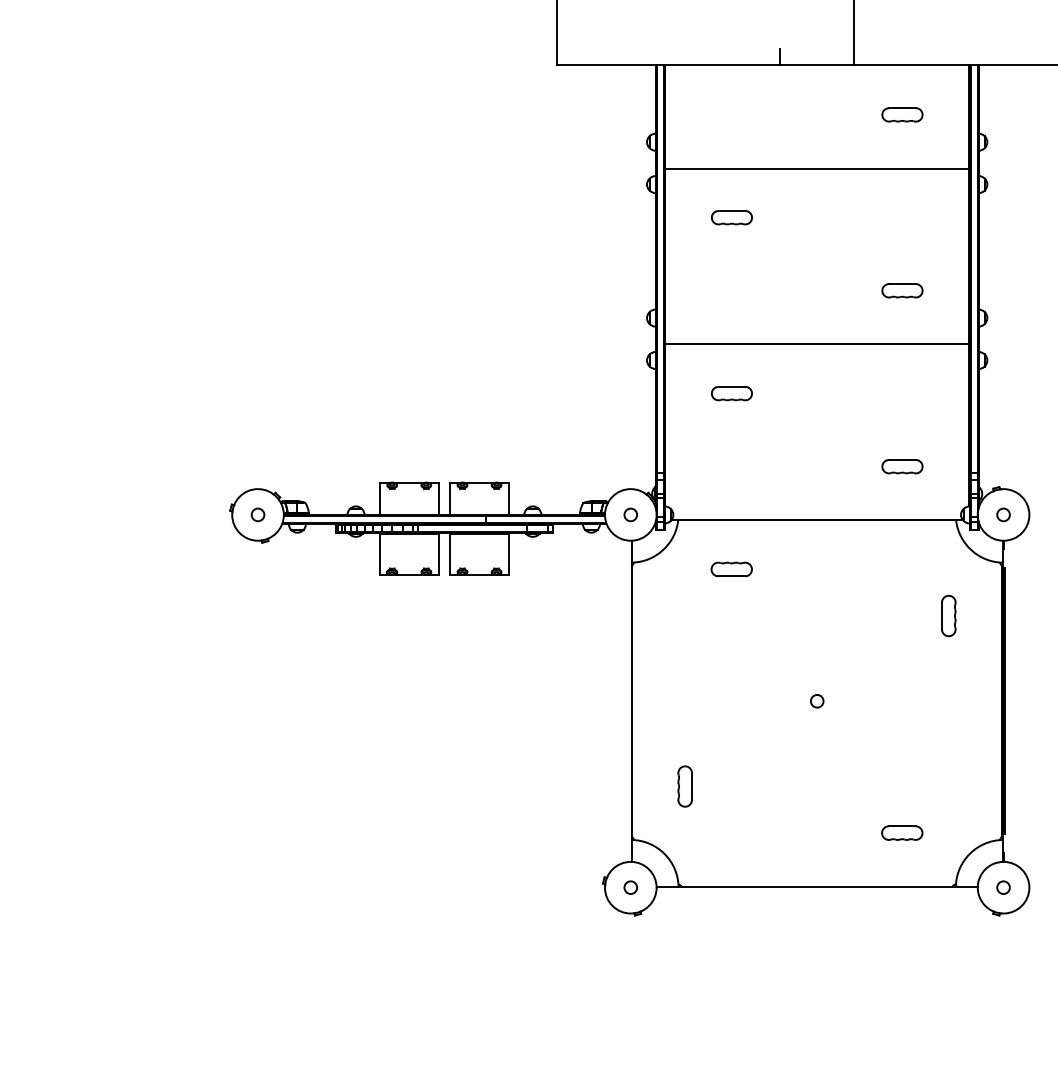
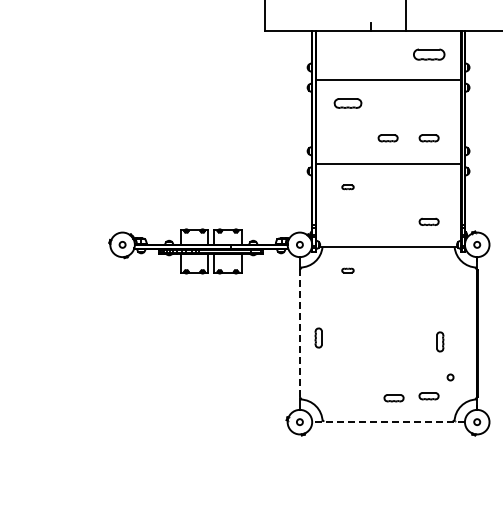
part: (901, 114) -> (428, 54), size x1.6
part: (730, 217) -> (347, 103), size x1.4
part: (814, 291) -> (387, 138), added
part: (730, 394) -> (347, 187), size x0.6
part: (730, 568) -> (347, 270), size x0.6
part: (949, 615) -> (440, 341), moved
circle: (817, 701) -> (450, 377), moved
line: (632, 703) -> (300, 334), solid -> dashed
part: (684, 785) -> (318, 337), moved
part: (827, 837) -> (393, 398), added
line: (817, 886) -> (388, 421), solid -> dashed

